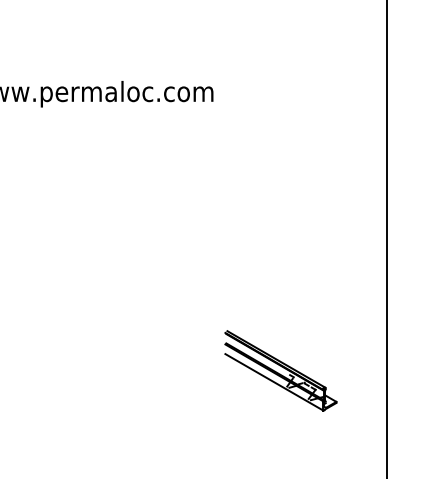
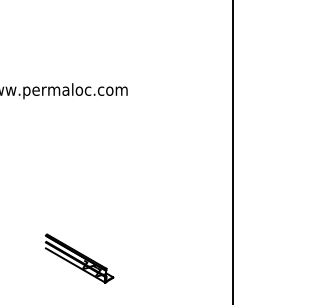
part: (280, 370) -> (79, 258), moved

